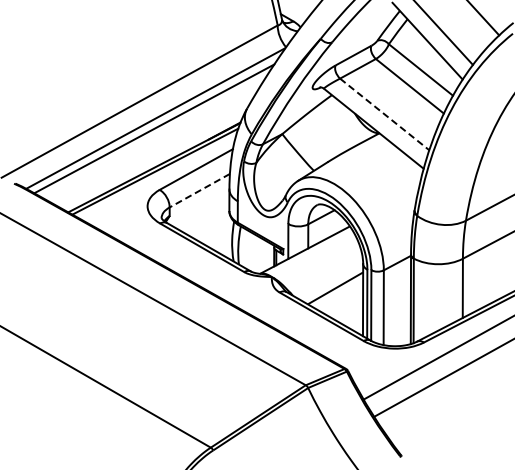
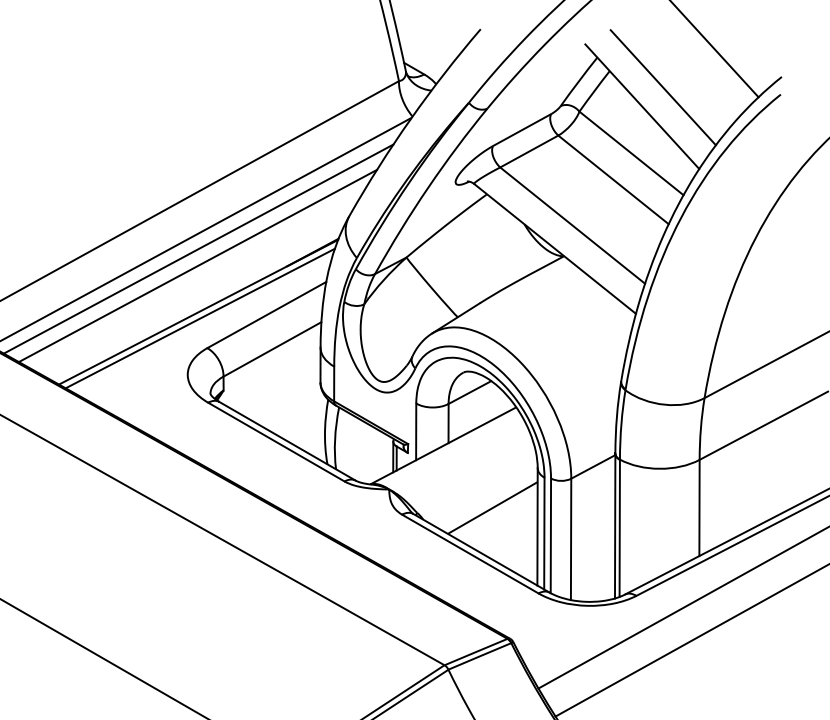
line: (385, 114) -> (573, 225), dashed -> solid
line: (153, 139) -> (197, 266), added
line: (199, 190) -> (271, 349), dashed -> solid

